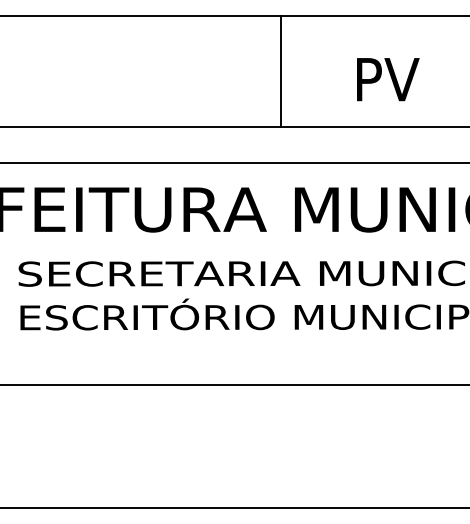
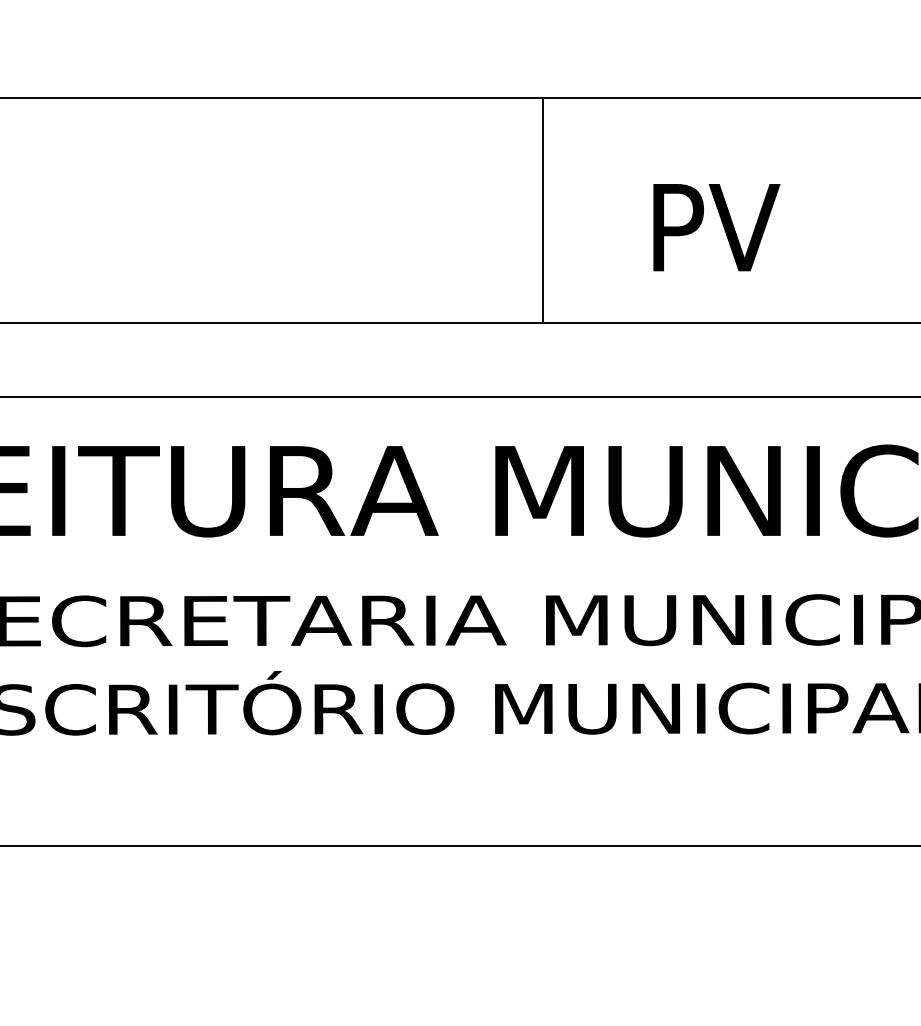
line: (281, 70) -> (543, 209), moved
text: (388, 79) -> (717, 227), moved

